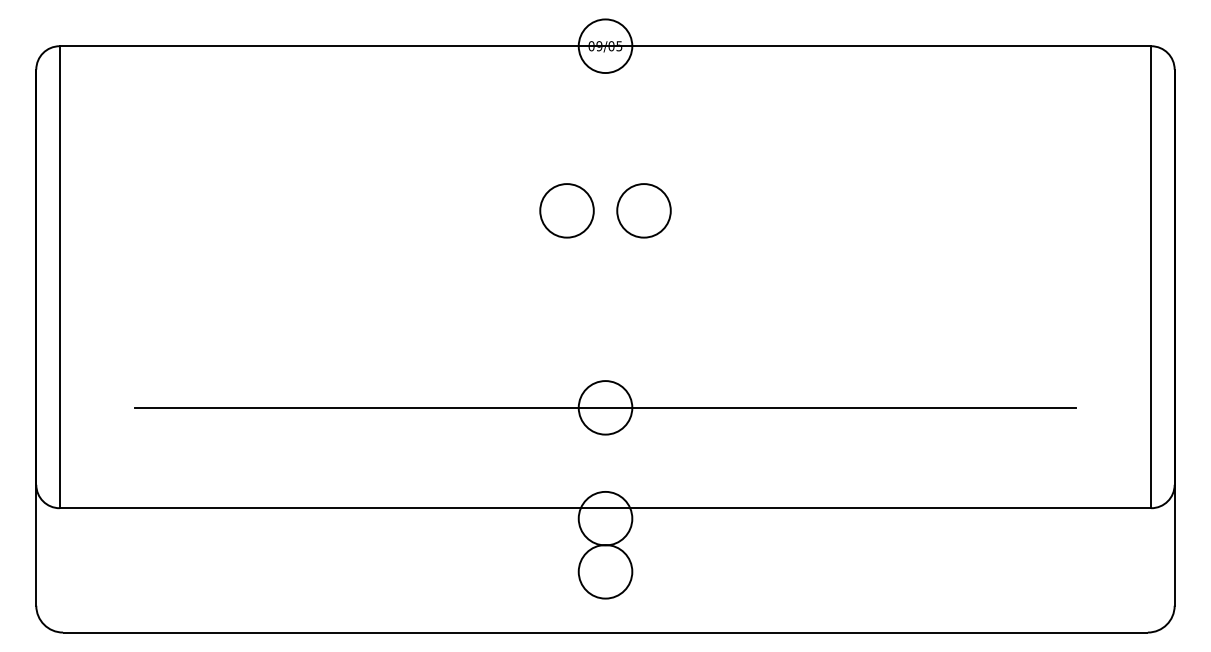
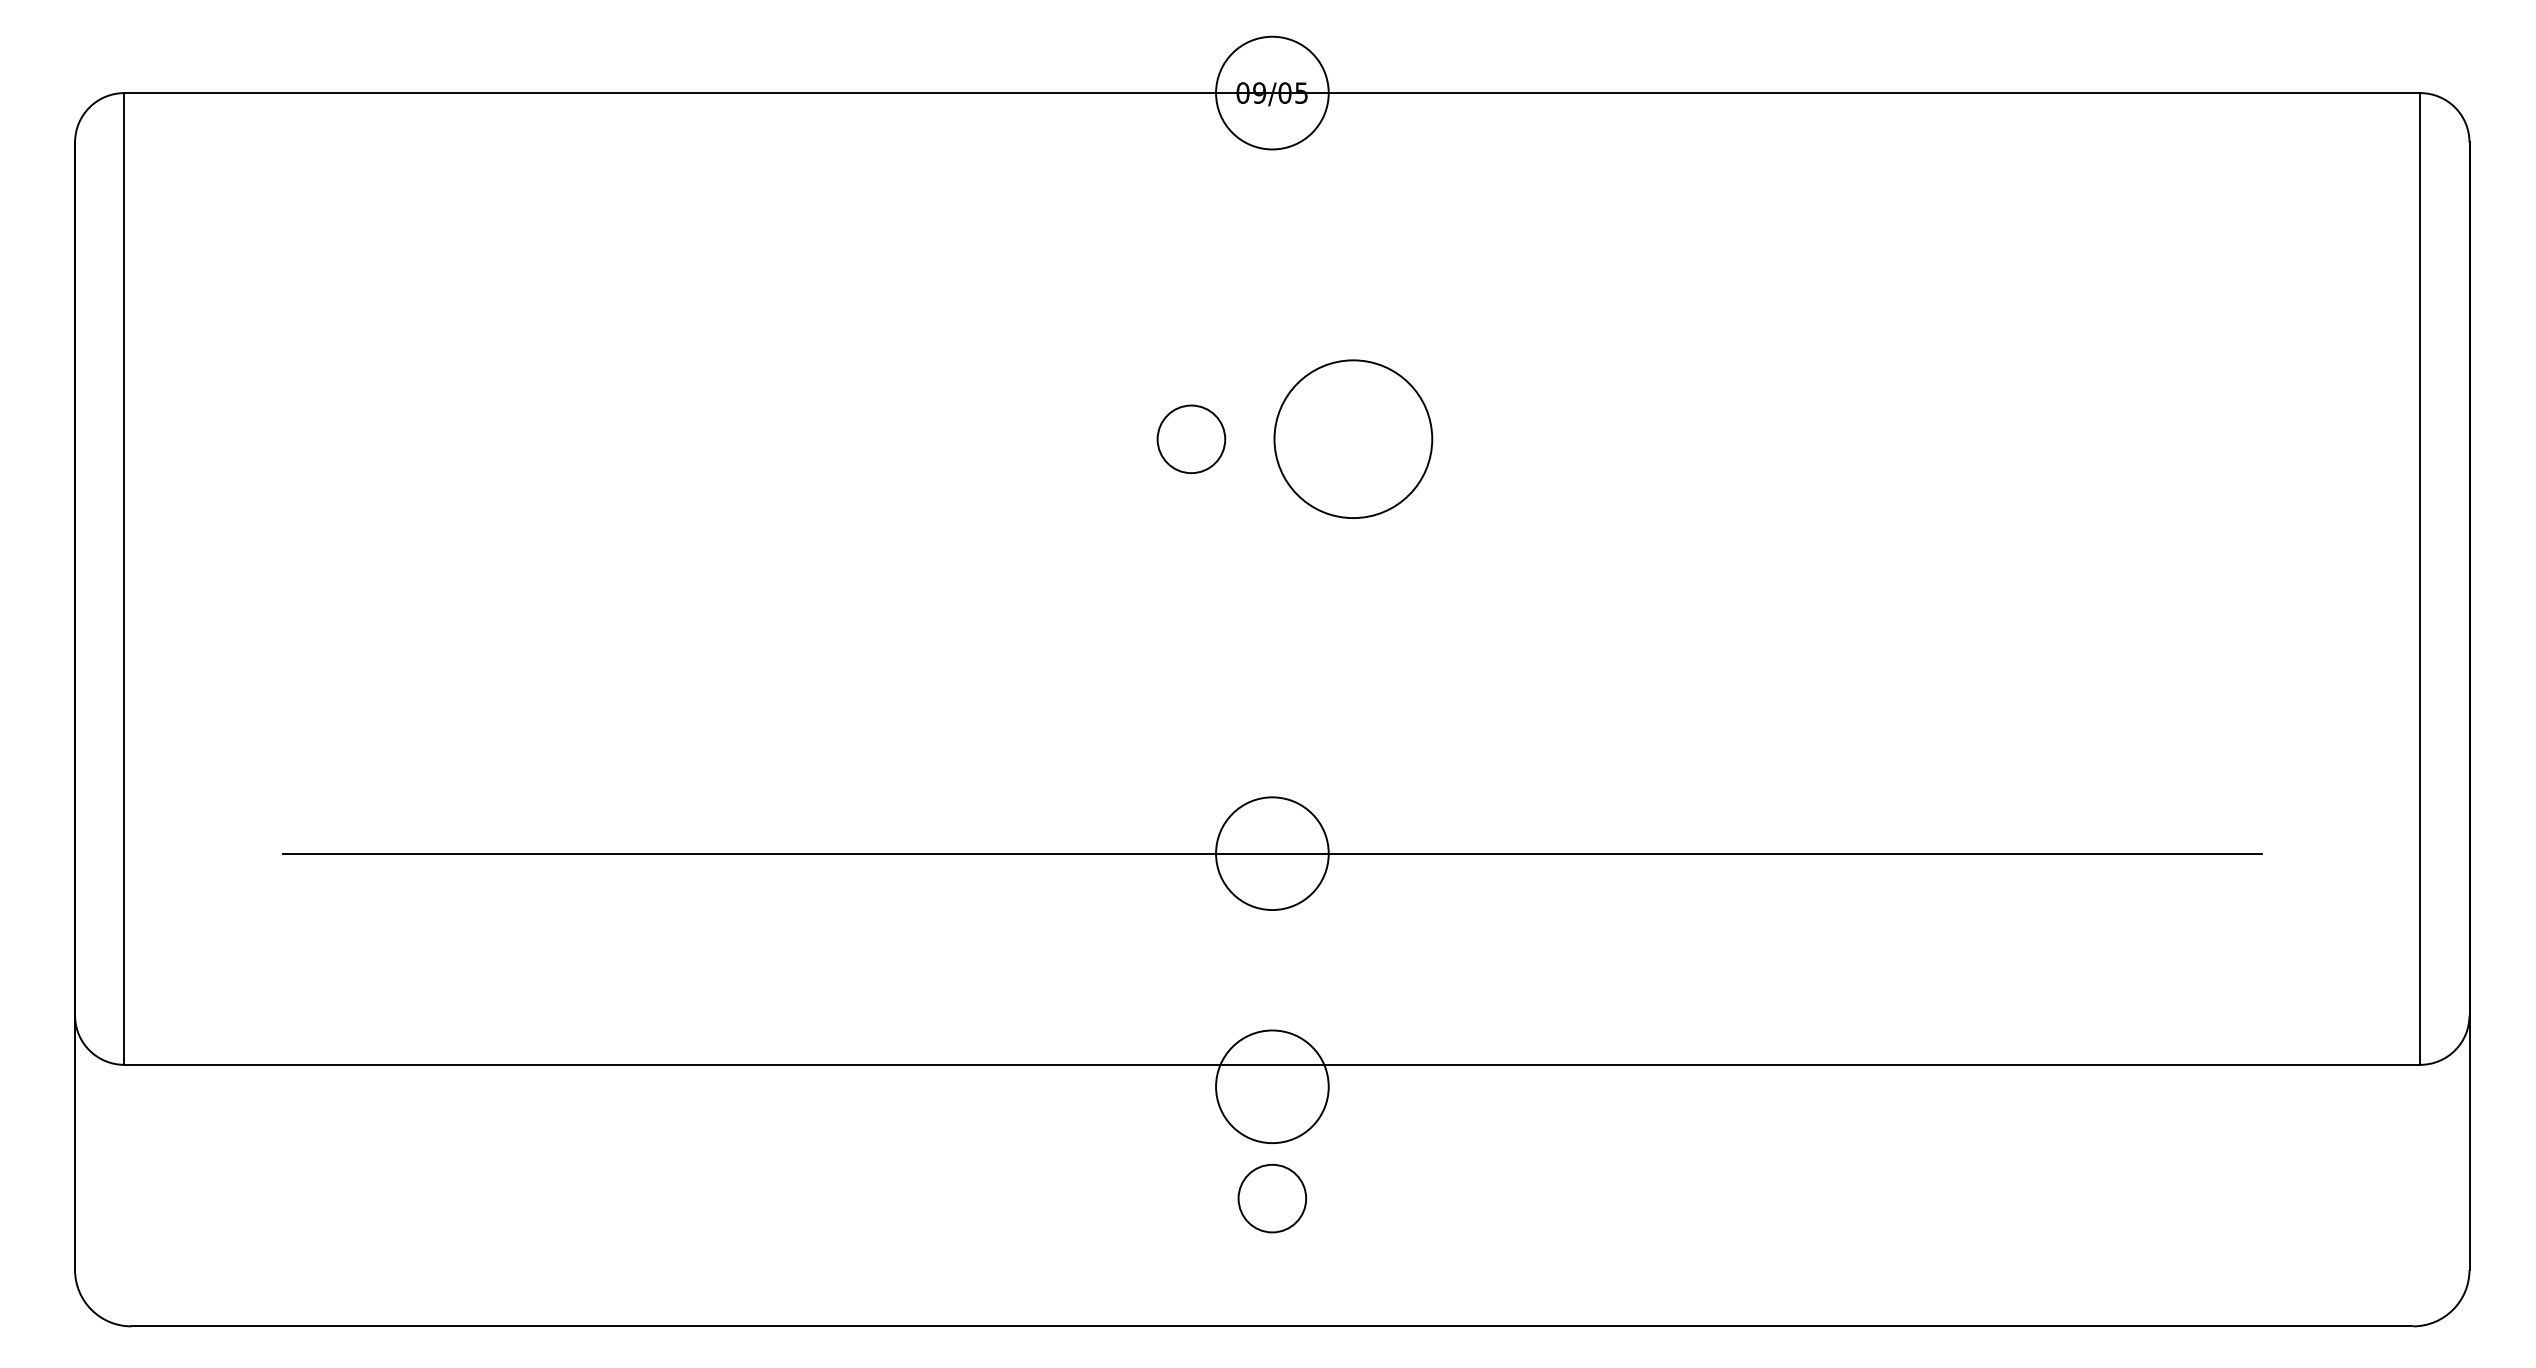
circle: (566, 210) -> (1190, 438), size x0.6
circle: (643, 210) -> (1352, 438), size x1.4
circle: (605, 571) -> (1272, 1197), size x0.6

